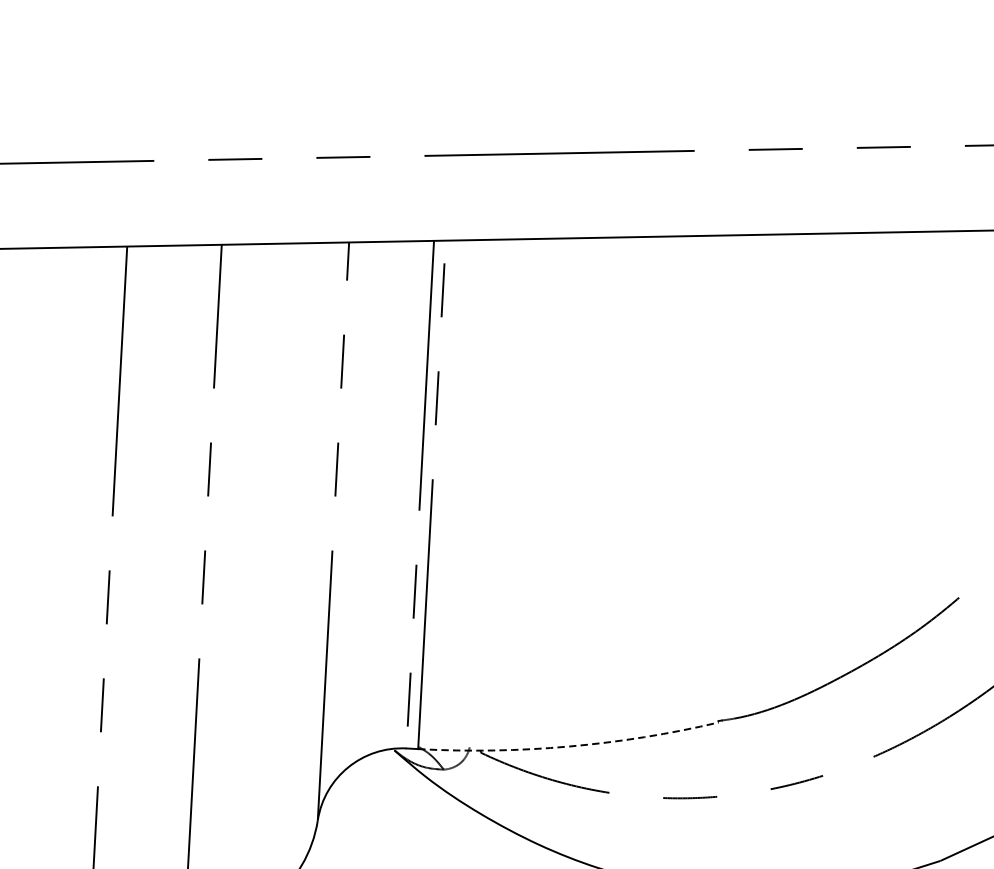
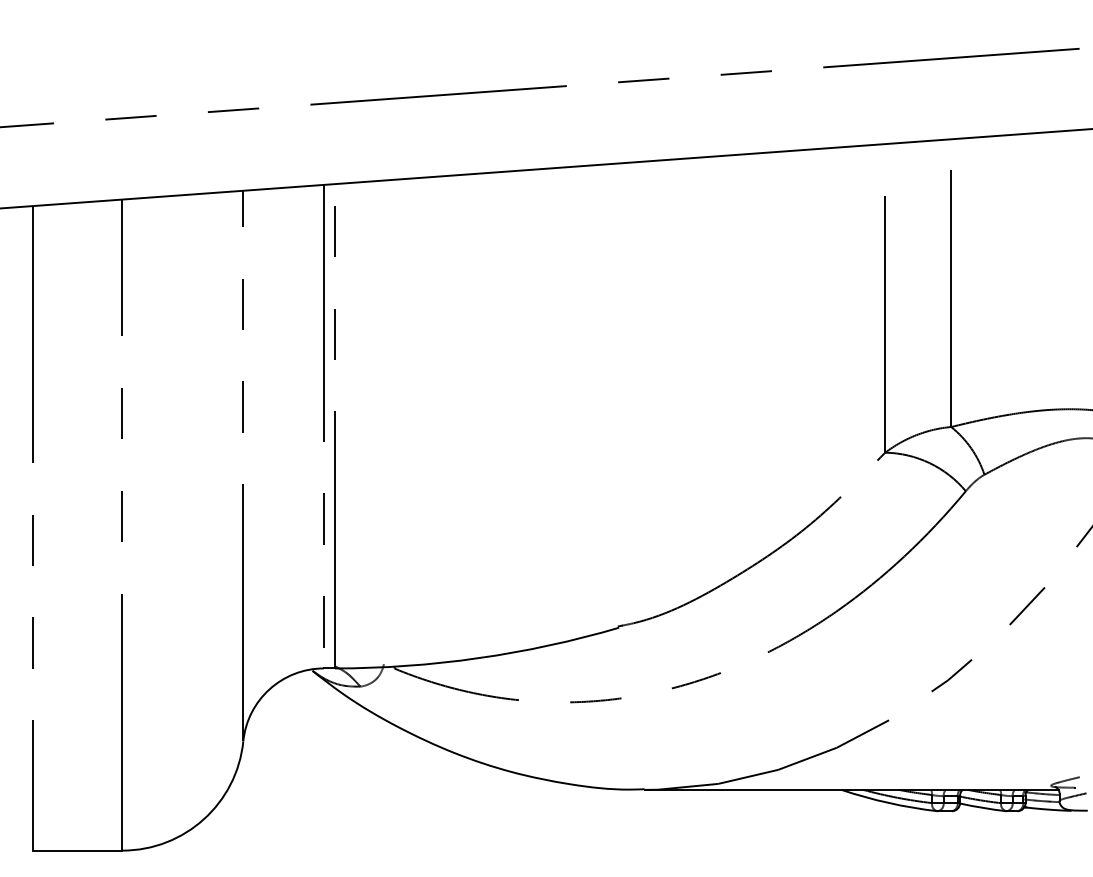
arc: (569, 746) -> (478, 658), dashed -> solid

